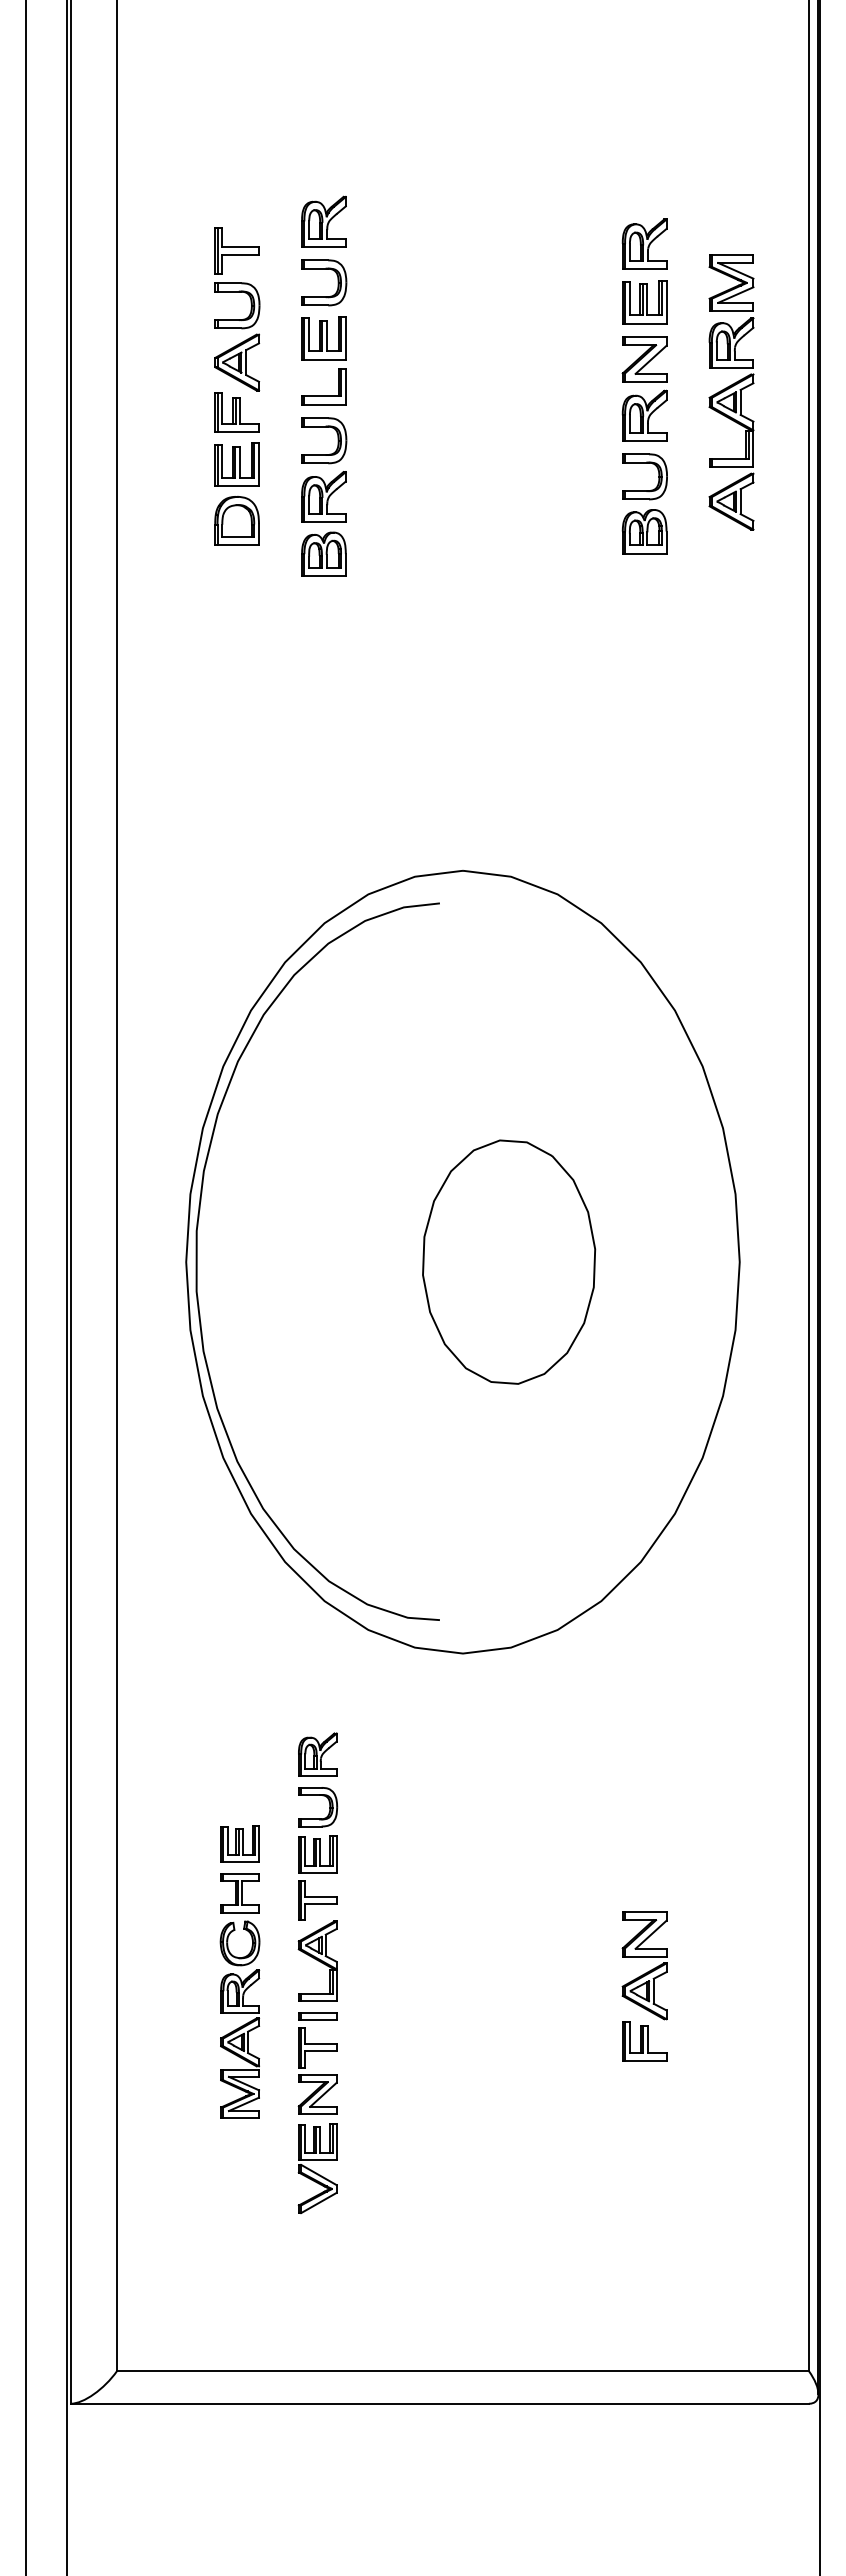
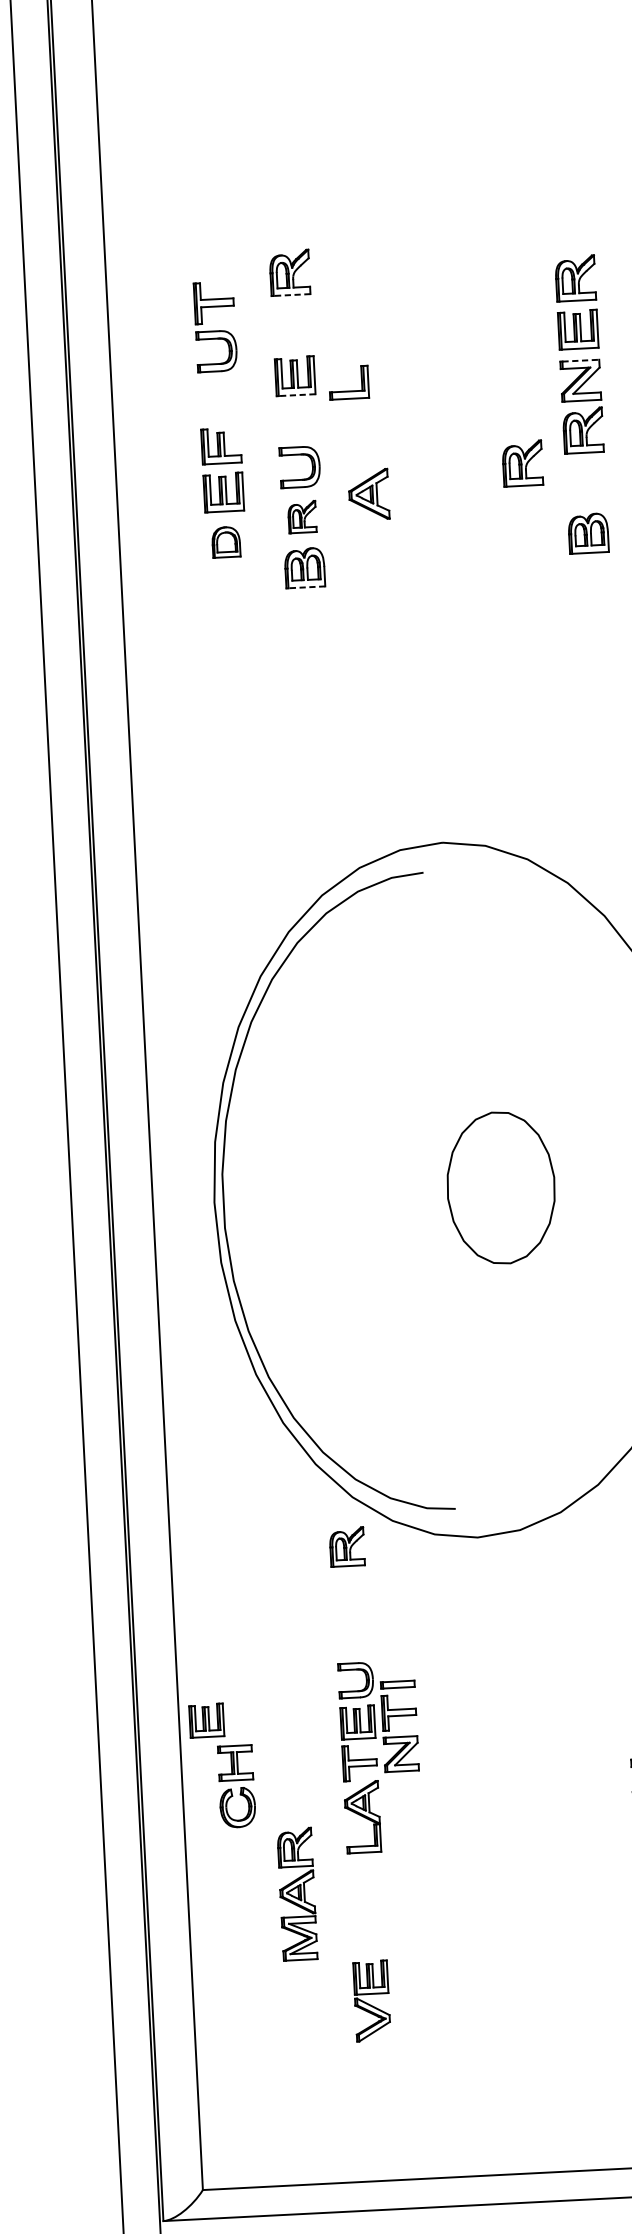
line: (325, 246) -> (292, 294), solid -> dashed
part: (324, 269) -> (292, 315), removed
line: (645, 337) -> (580, 361), solid -> dashed
line: (325, 359) -> (297, 395), solid -> dashed
part: (237, 362) -> (369, 494), moved
part: (323, 395) -> (348, 390), moved
part: (574, 448) -> (522, 462), added
part: (644, 463) -> (585, 473), removed
part: (323, 496) -> (301, 516), size x0.7
part: (236, 520) -> (225, 541), size x0.7
line: (325, 576) -> (307, 587), solid -> dashed
part: (509, 1261) -> (501, 1187), size x0.7
part: (317, 1754) -> (346, 1546), moved
part: (239, 1843) -> (206, 1720), moved
part: (239, 1919) -> (236, 1786), moved
part: (317, 2074) -> (400, 1736), moved

